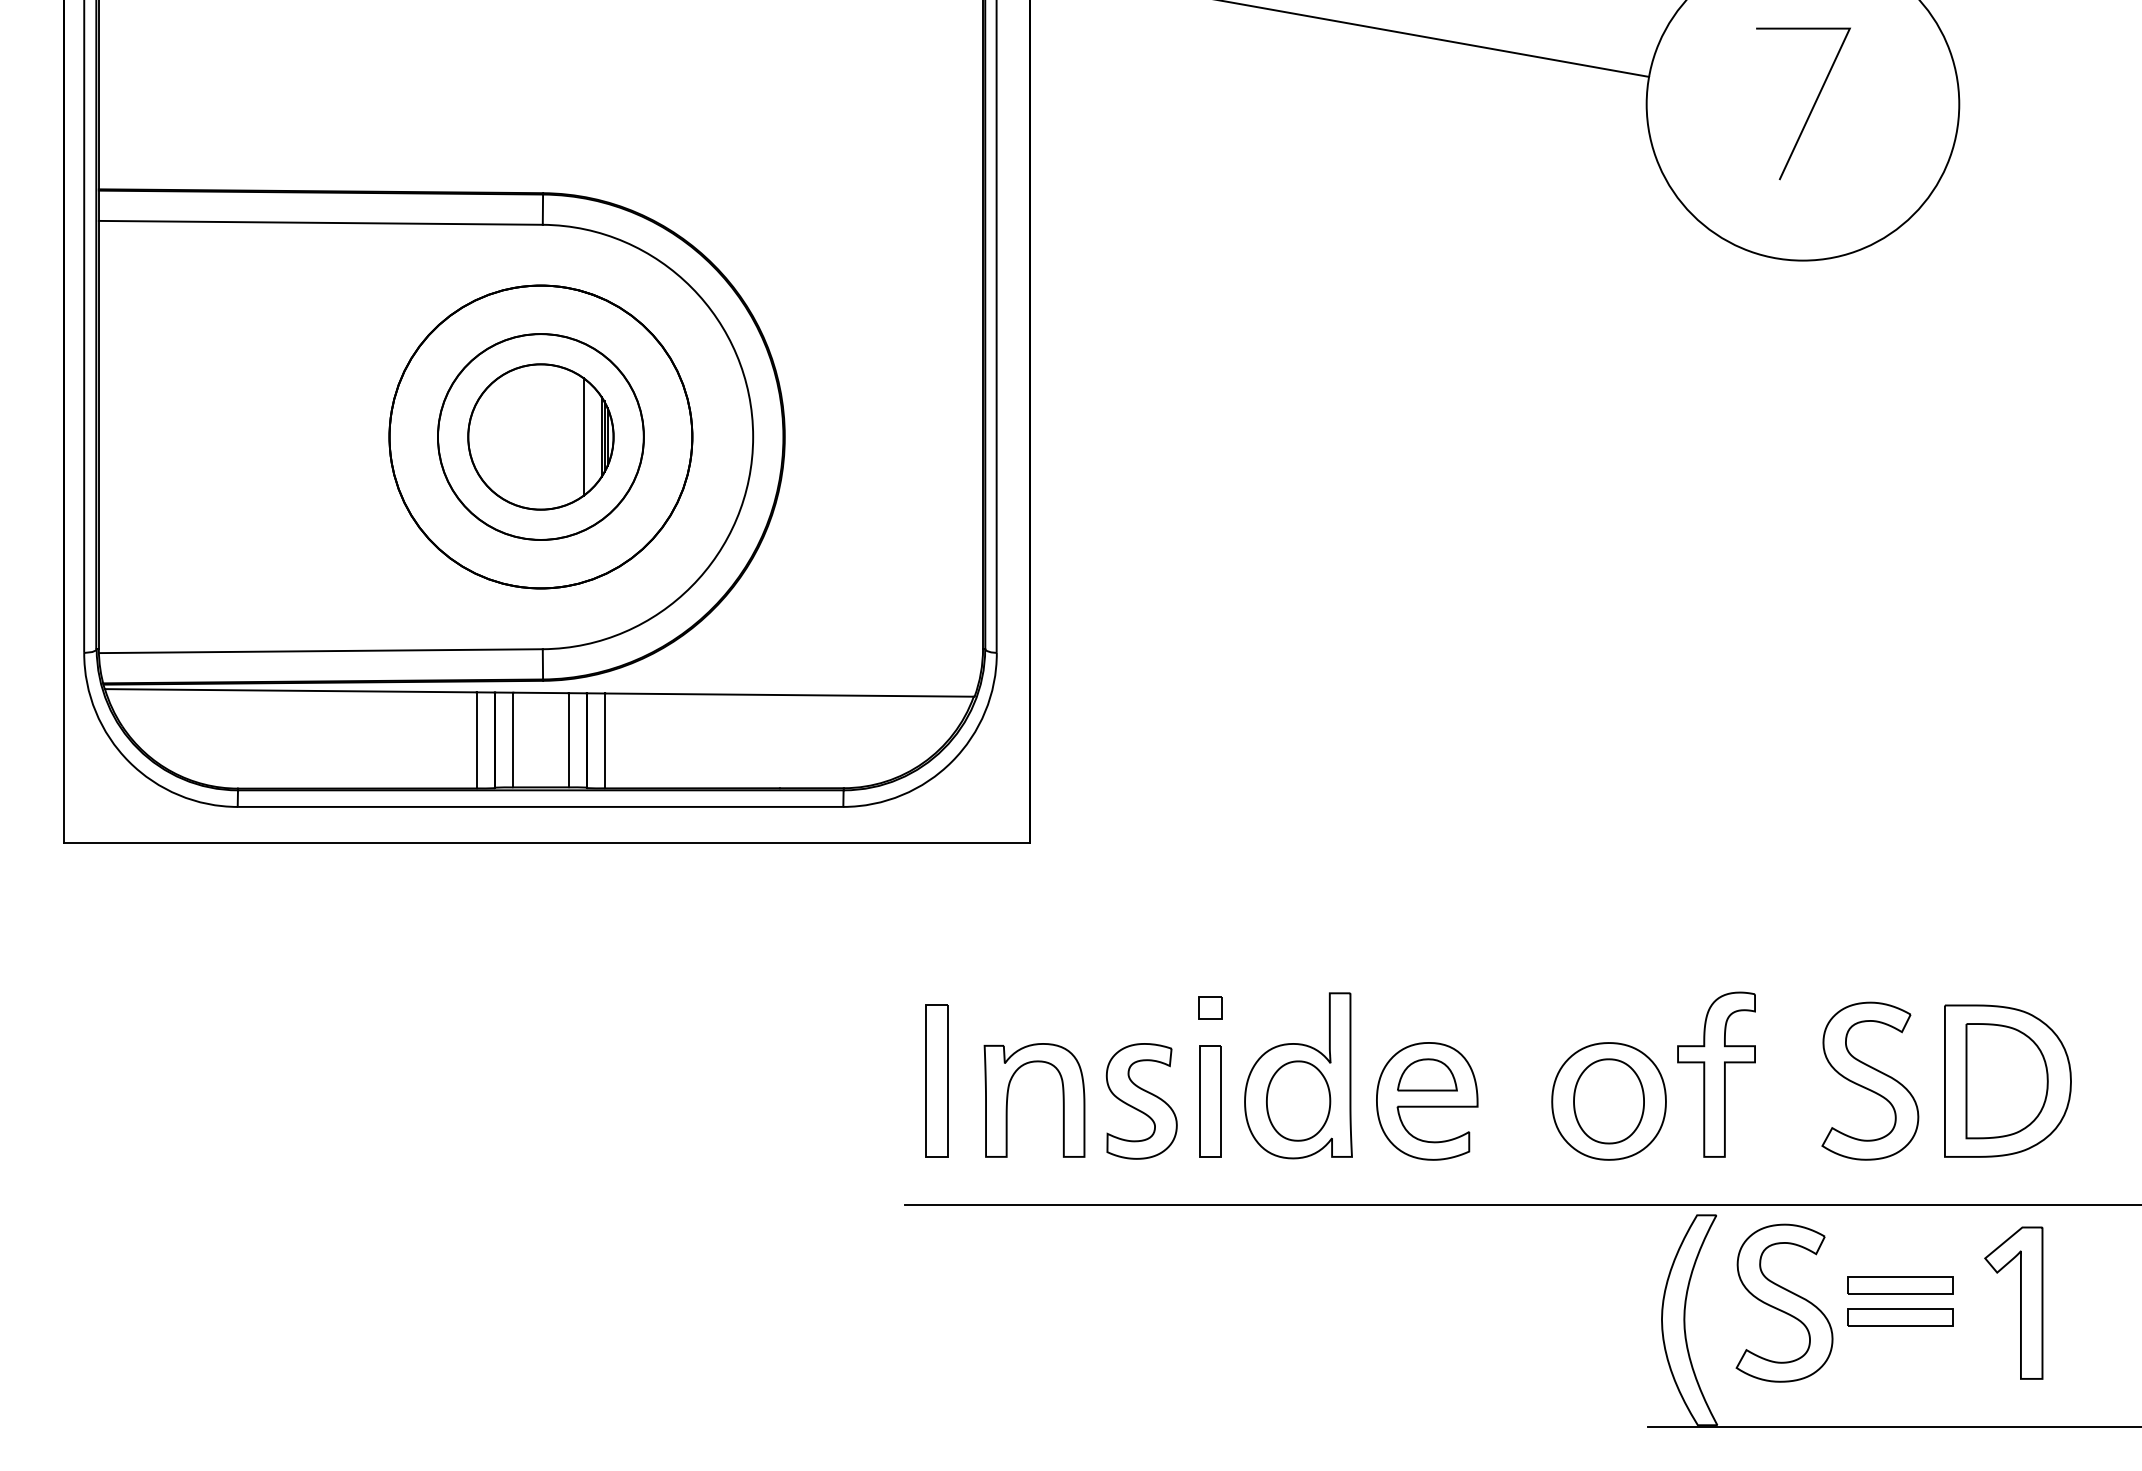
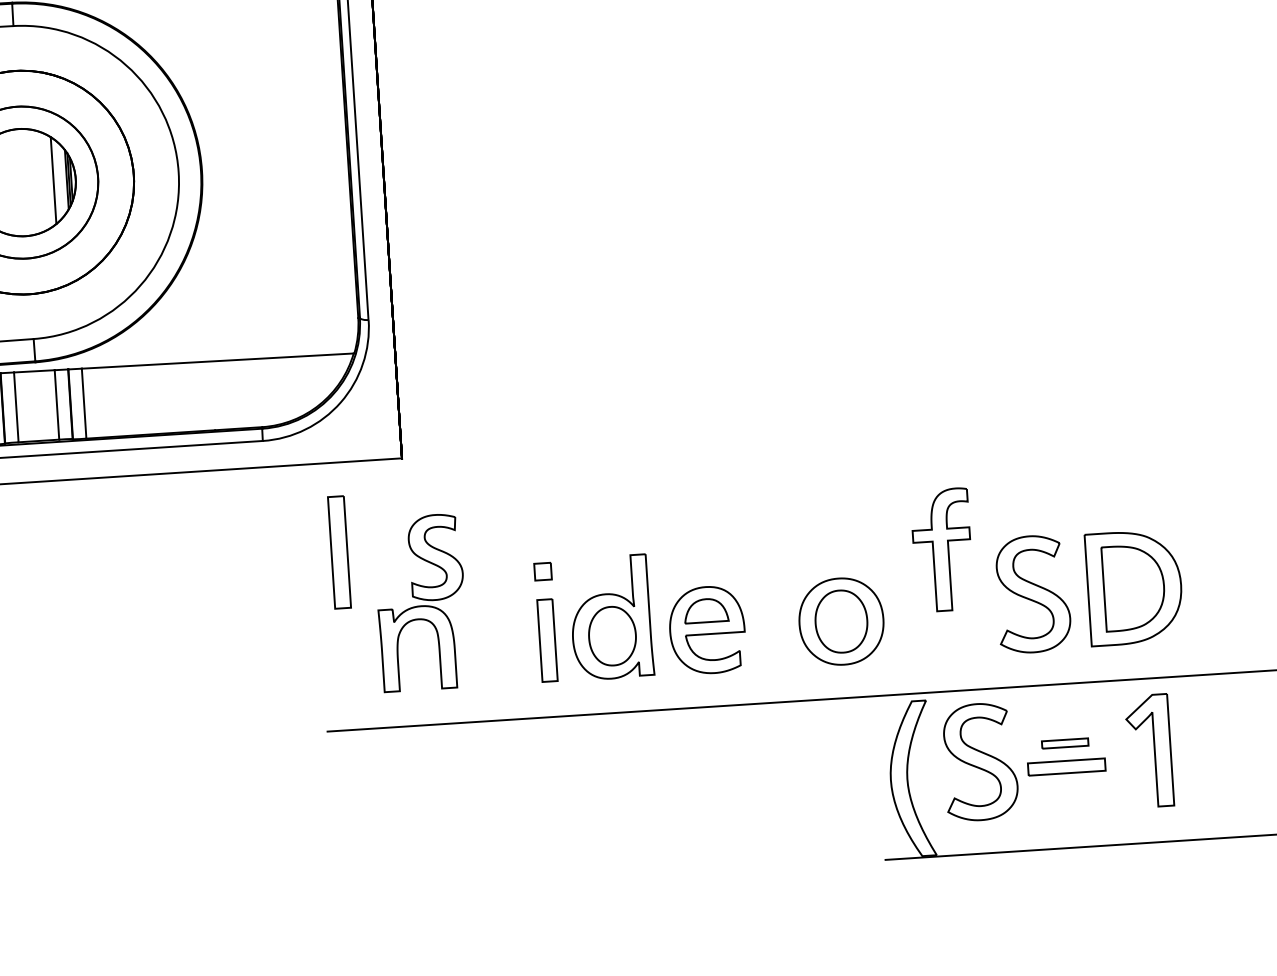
part: (1716, 1074) -> (942, 549), moved
part: (936, 1080) -> (338, 551), moved
part: (1141, 1101) -> (435, 557), moved
part: (1900, 1285) -> (1065, 743), size x0.6

